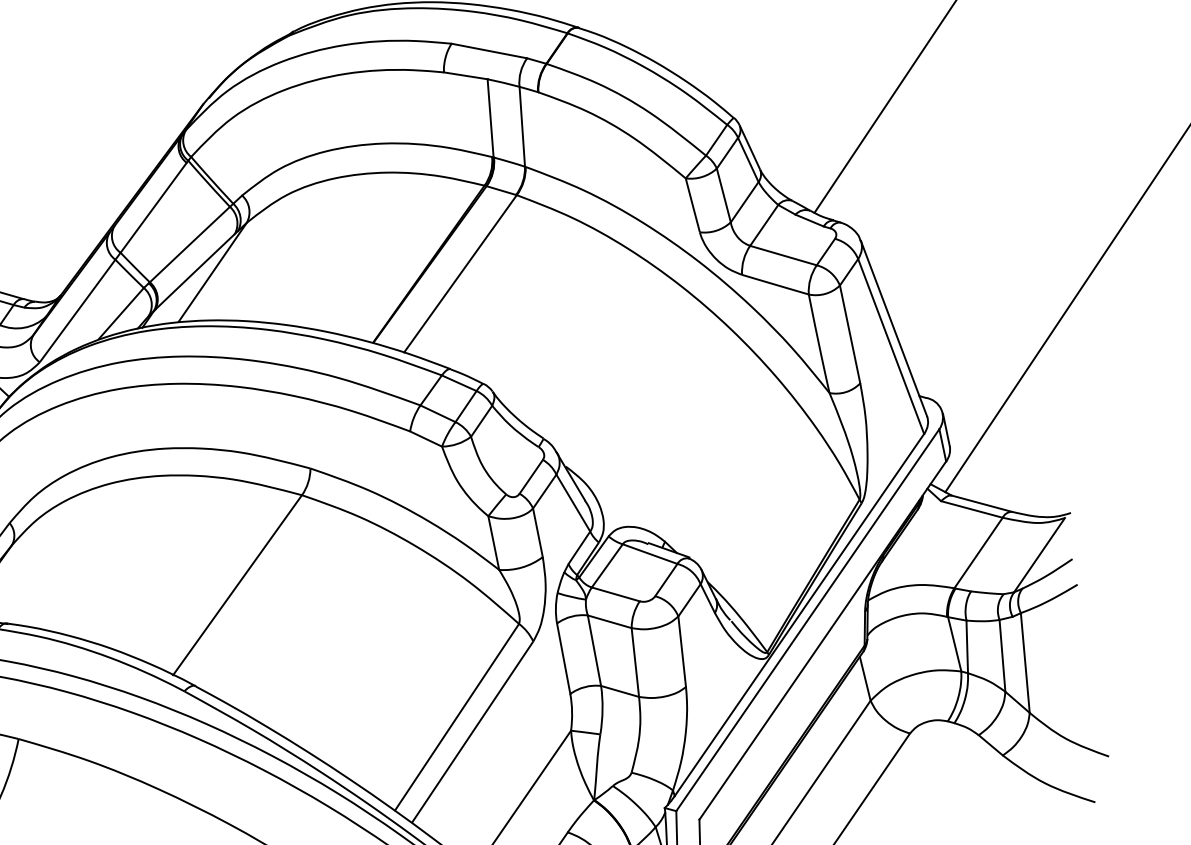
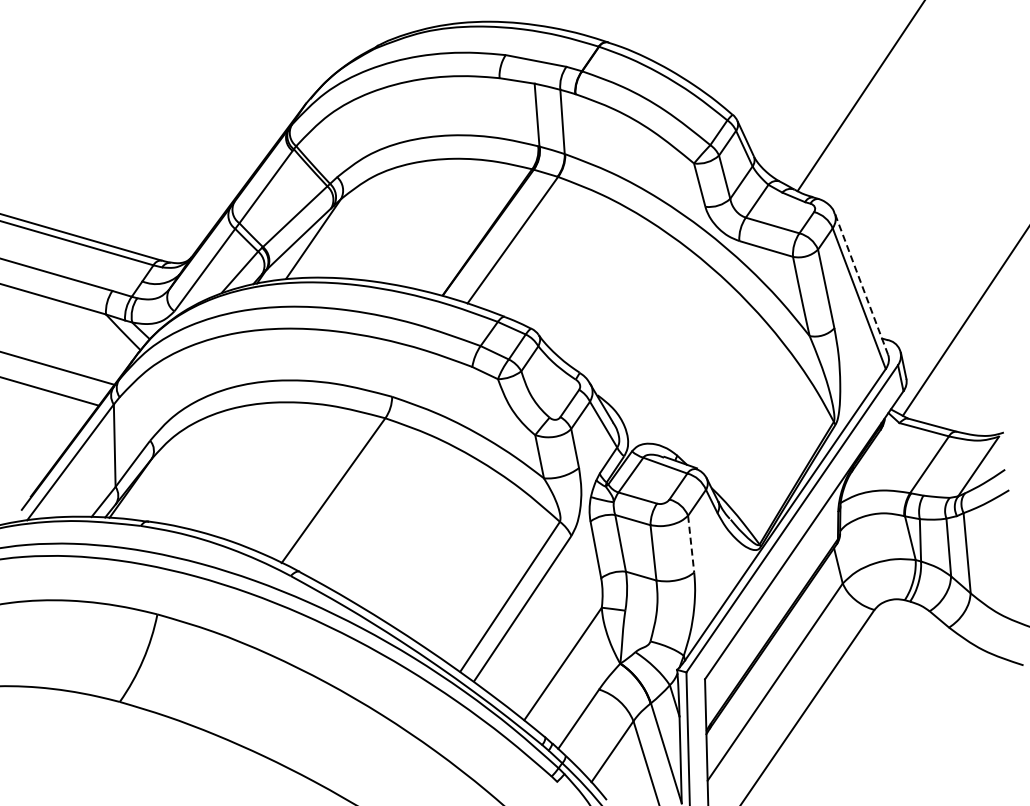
line: (893, 327) -> (861, 283), solid -> dashed
line: (682, 652) -> (691, 544), solid -> dashed

